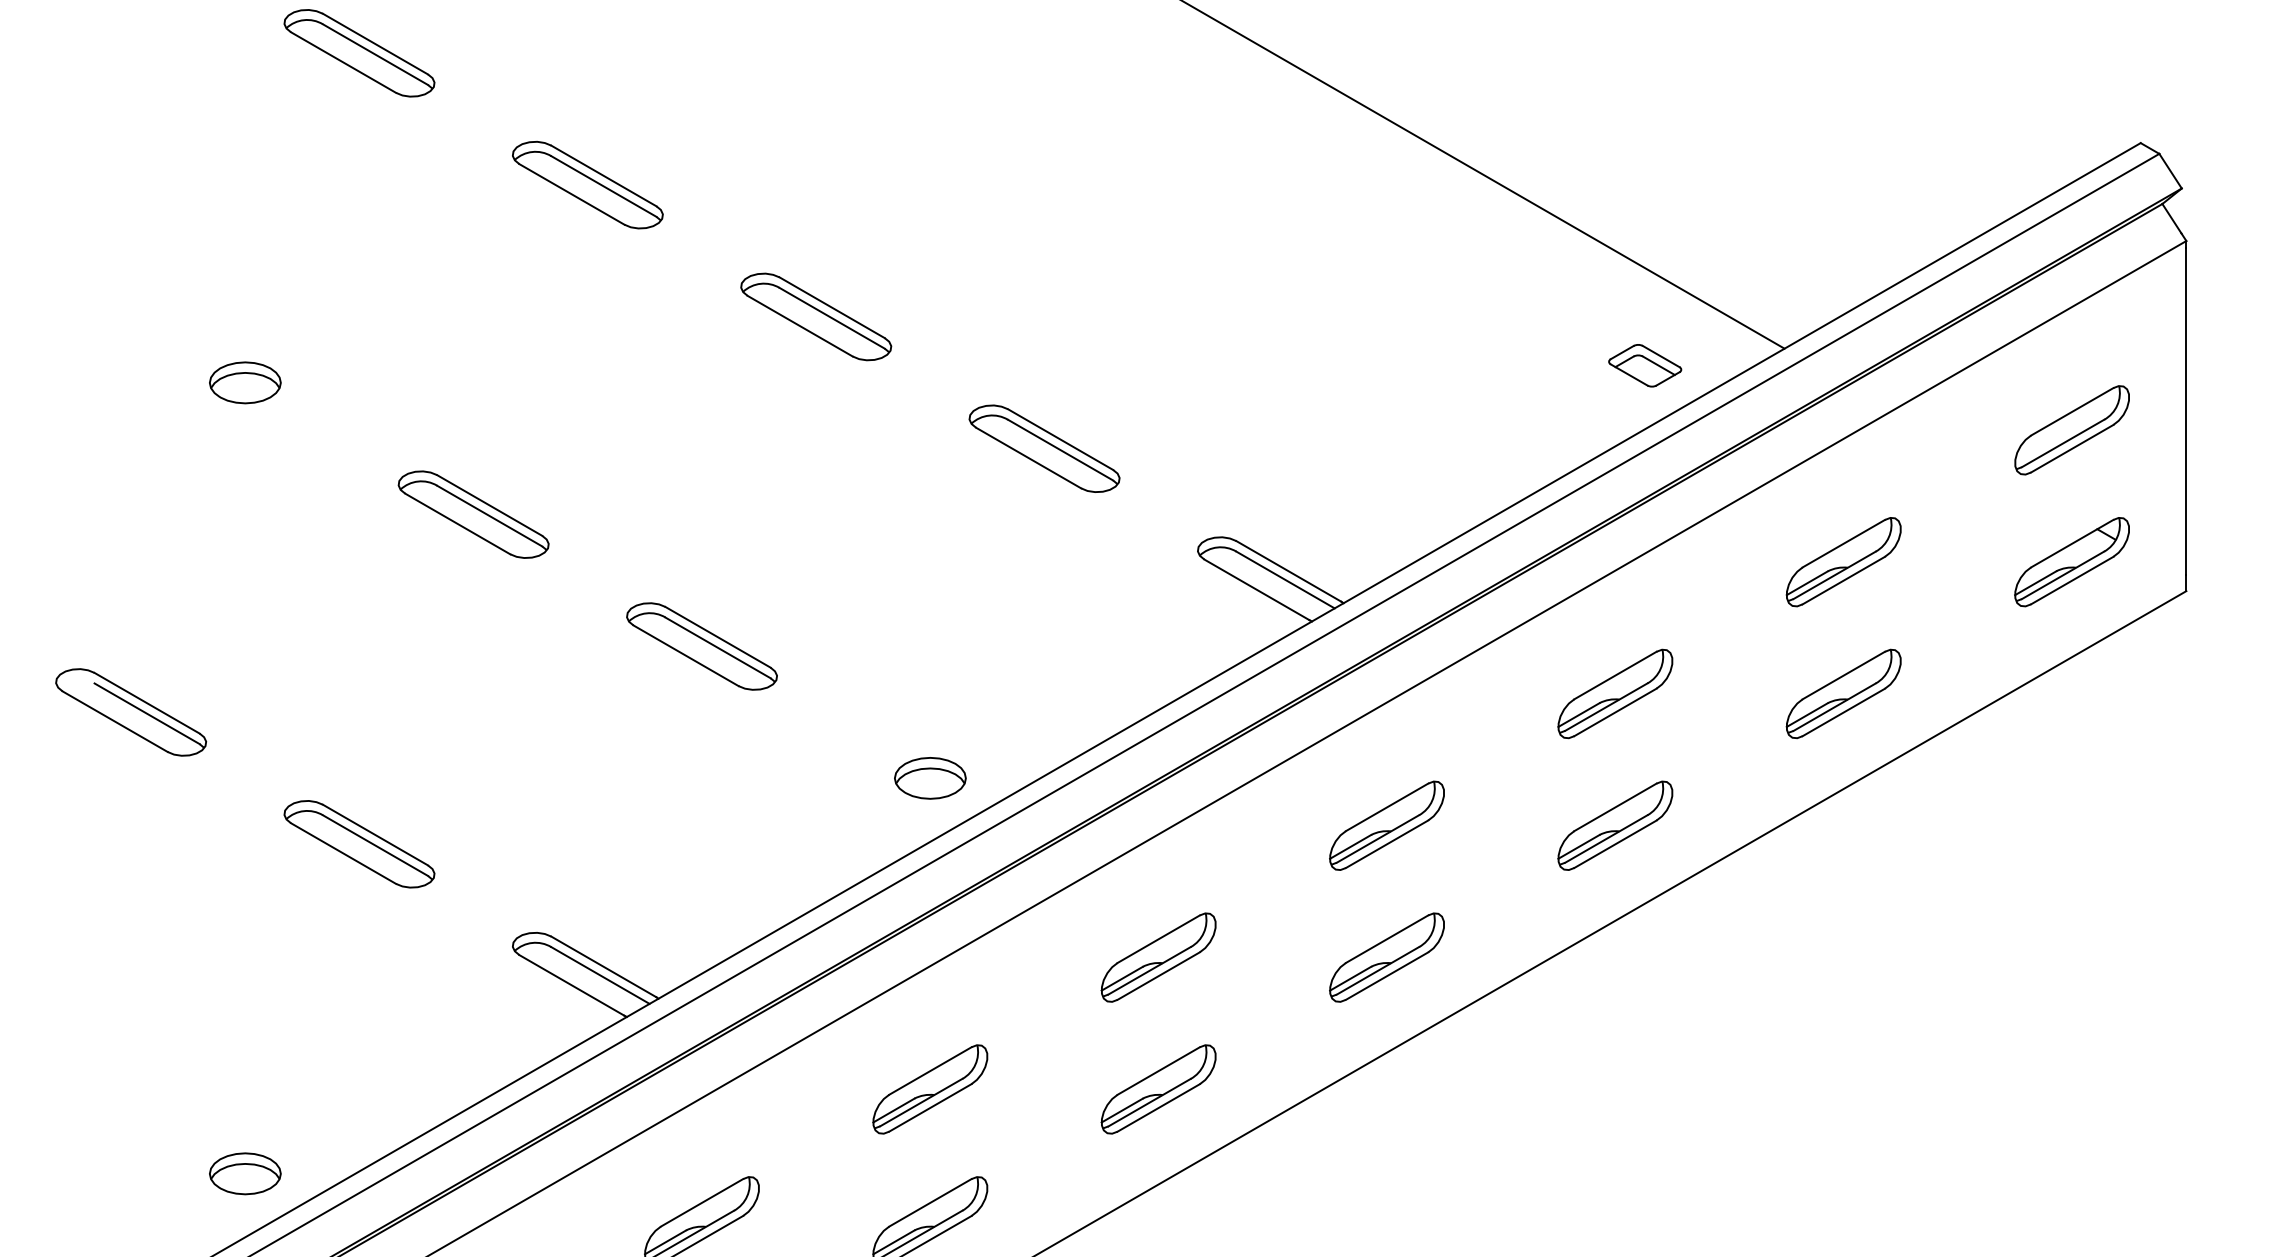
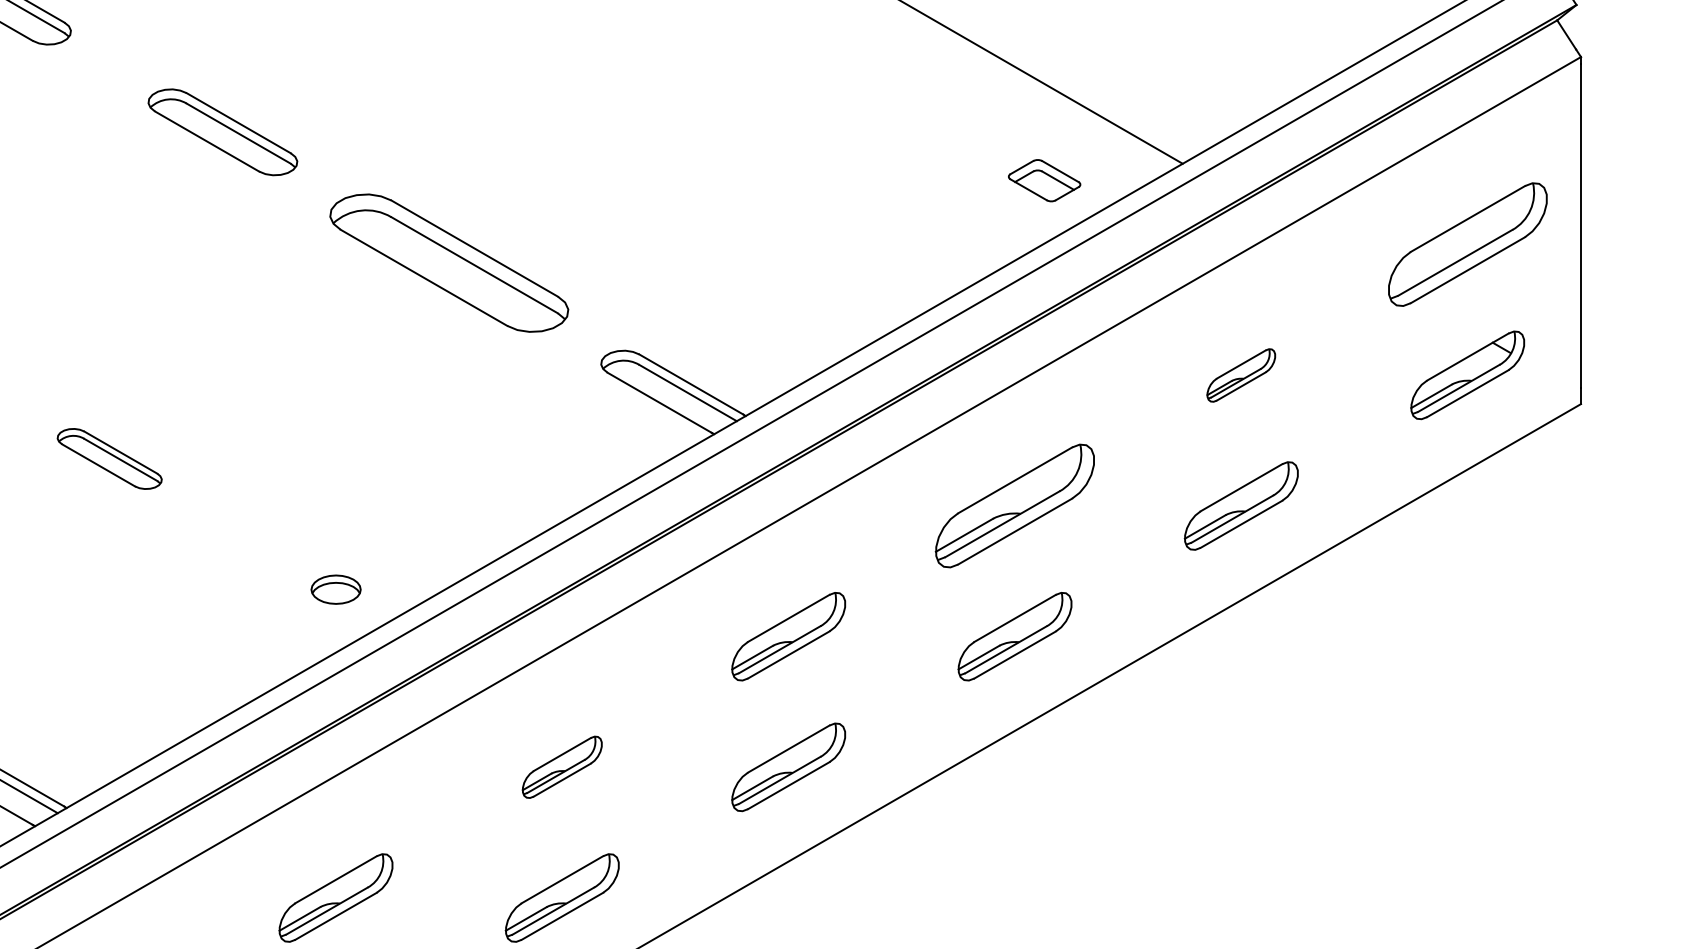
part: (2071, 430) -> (1467, 244), size x1.4
part: (1044, 448) -> (449, 262), size x1.6
part: (1843, 562) -> (1241, 375), size x0.6
part: (701, 646) -> (109, 458), size x0.7
part: (1615, 693) -> (1015, 505), size x1.4
part: (930, 778) -> (336, 589), size x0.7
part: (1158, 957) -> (562, 767), size x0.7

